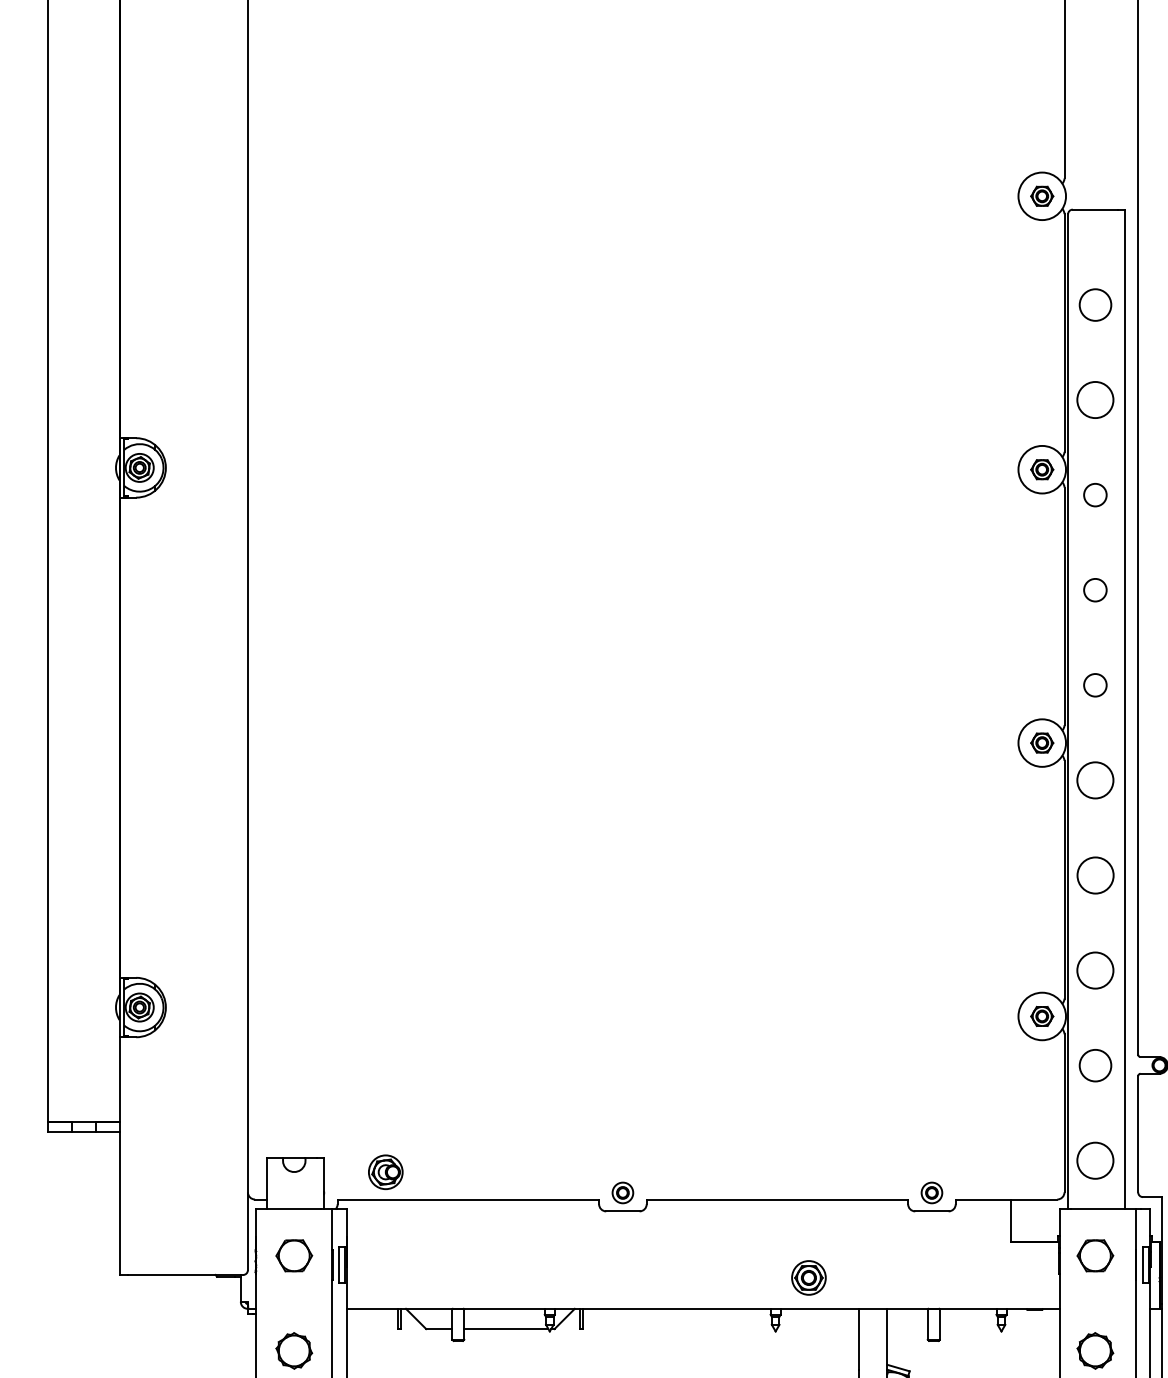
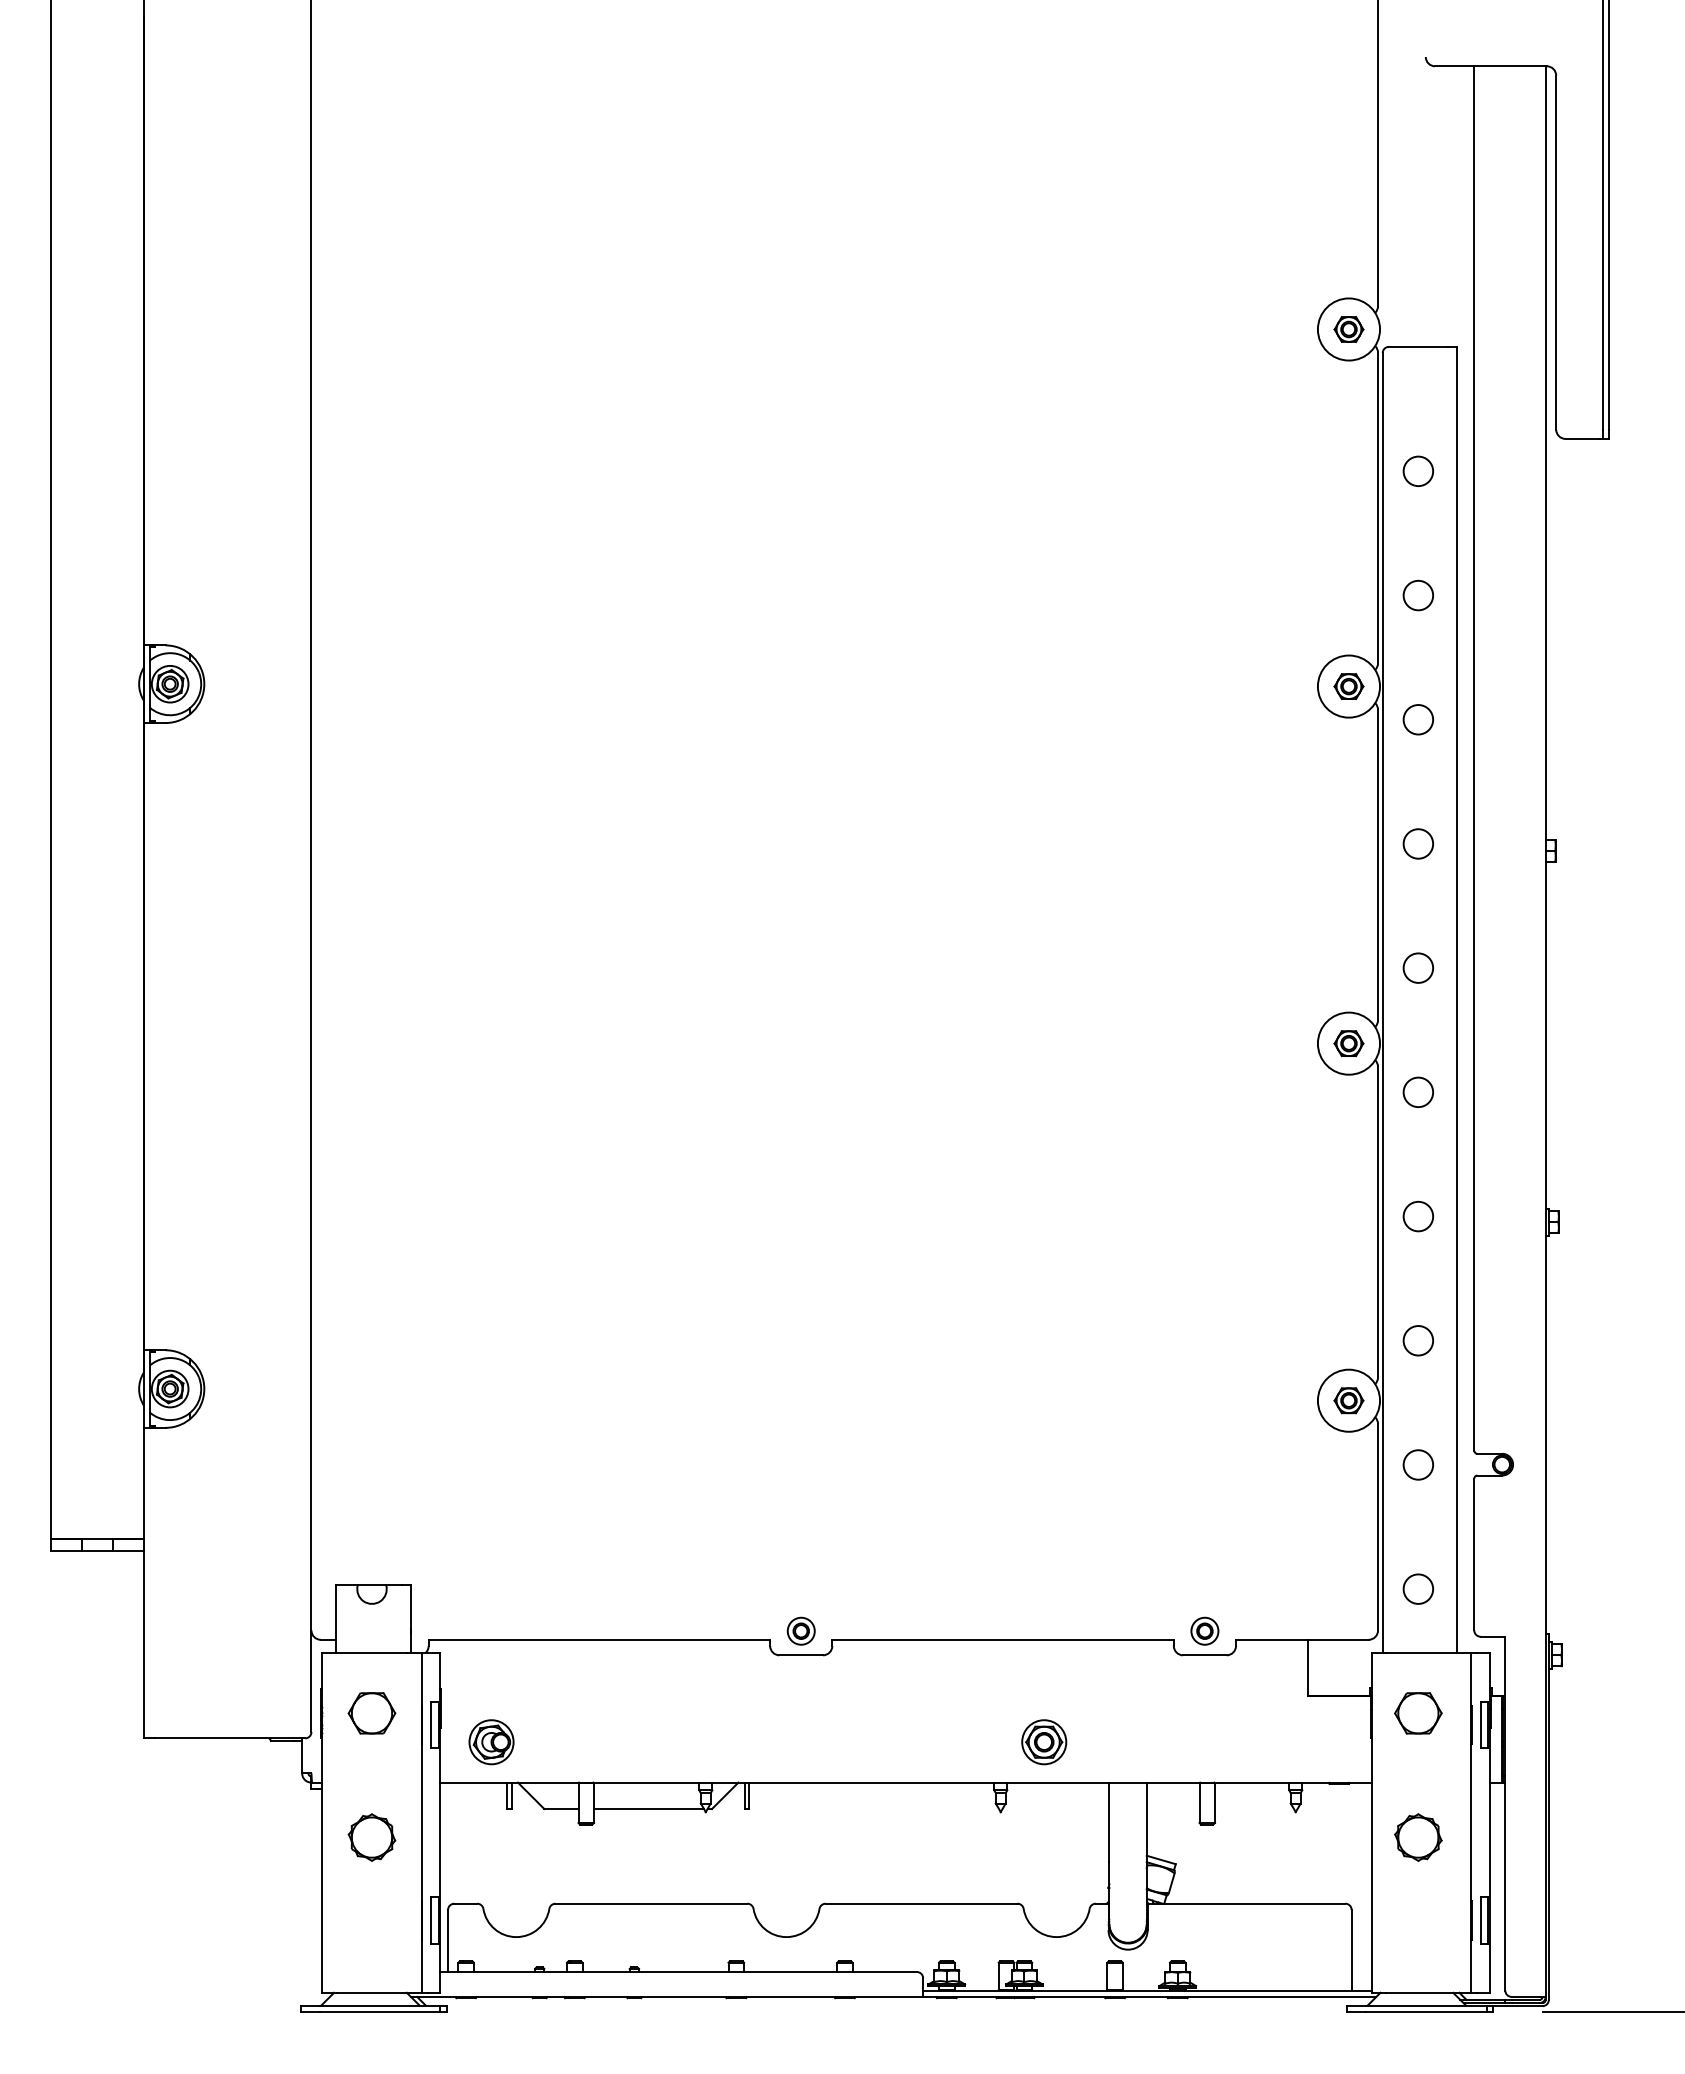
circle: (1094, 304) -> (1417, 470), size x0.71
circle: (1095, 399) -> (1418, 595), size x0.62
circle: (1095, 780) -> (1418, 1092), size x0.62
circle: (1094, 875) -> (1417, 1216), size x0.62
circle: (1095, 970) -> (1418, 1340), size x0.62
circle: (1094, 1065) -> (1417, 1464), size x0.71
circle: (1095, 1160) -> (1418, 1588), size x0.62
part: (385, 1172) -> (491, 1742), moved

